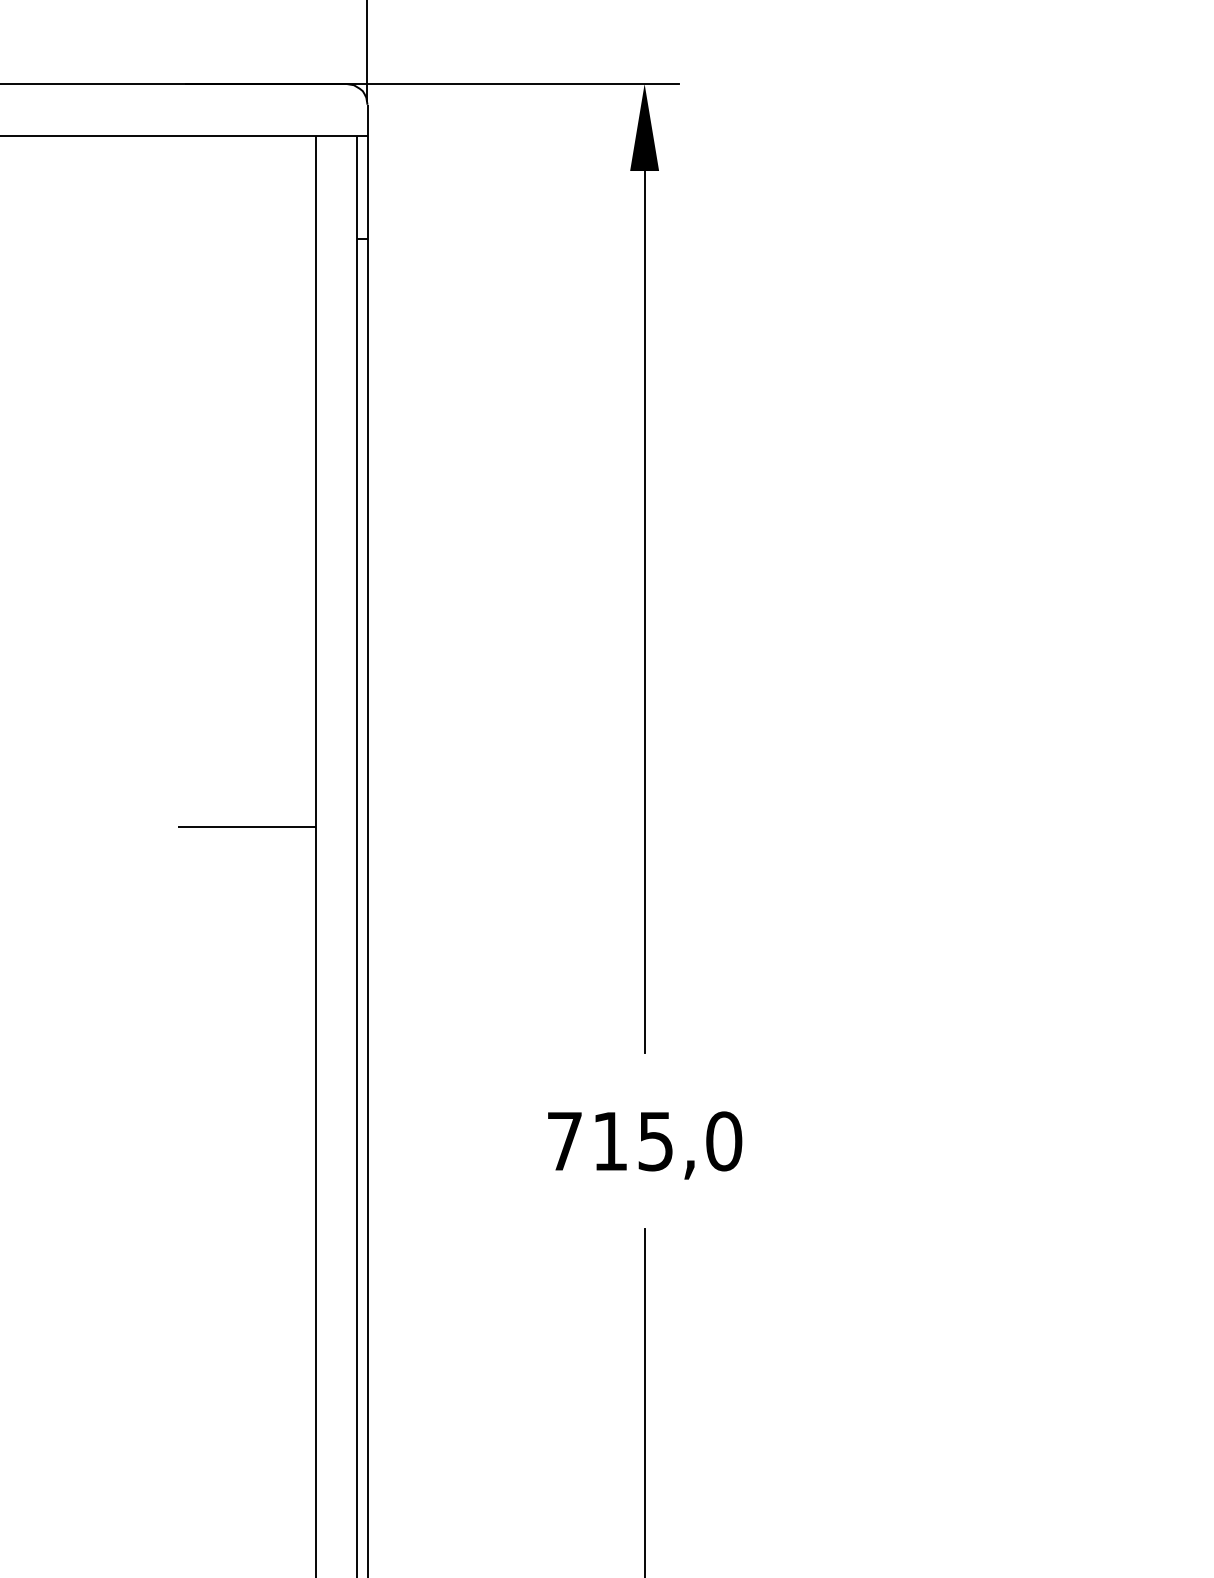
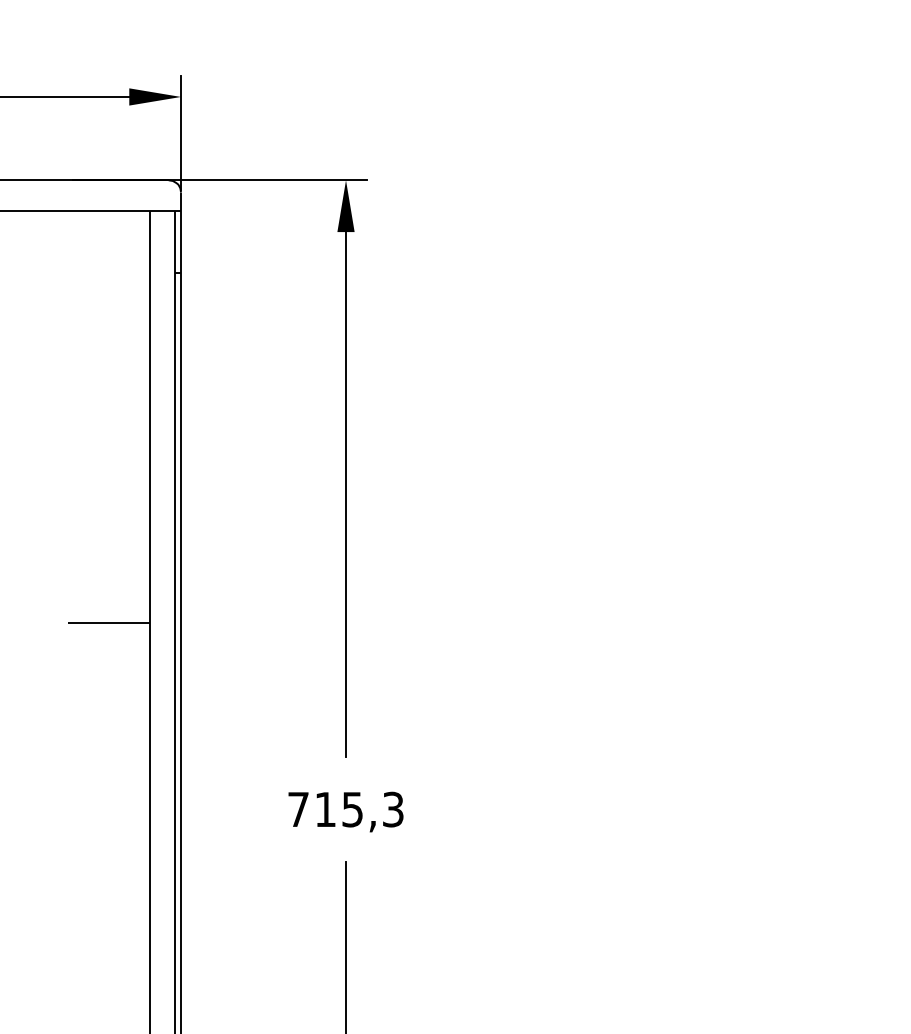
text: (724, 1141) -> (393, 809), 715,0 -> 715,3

